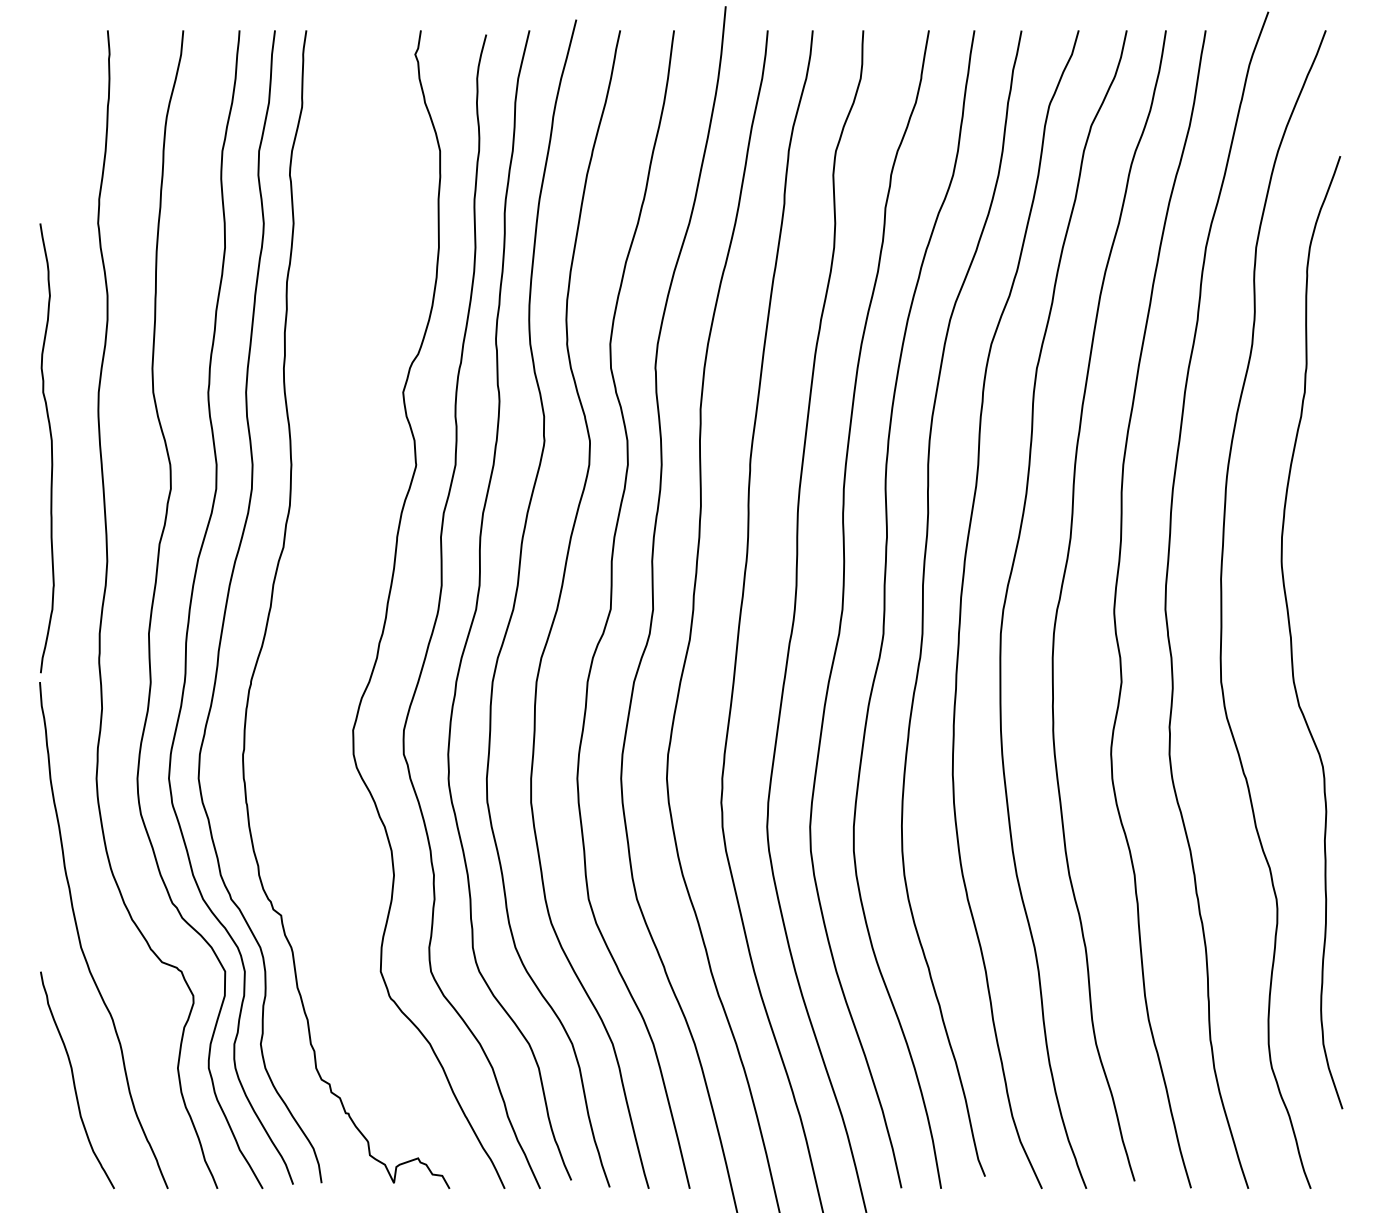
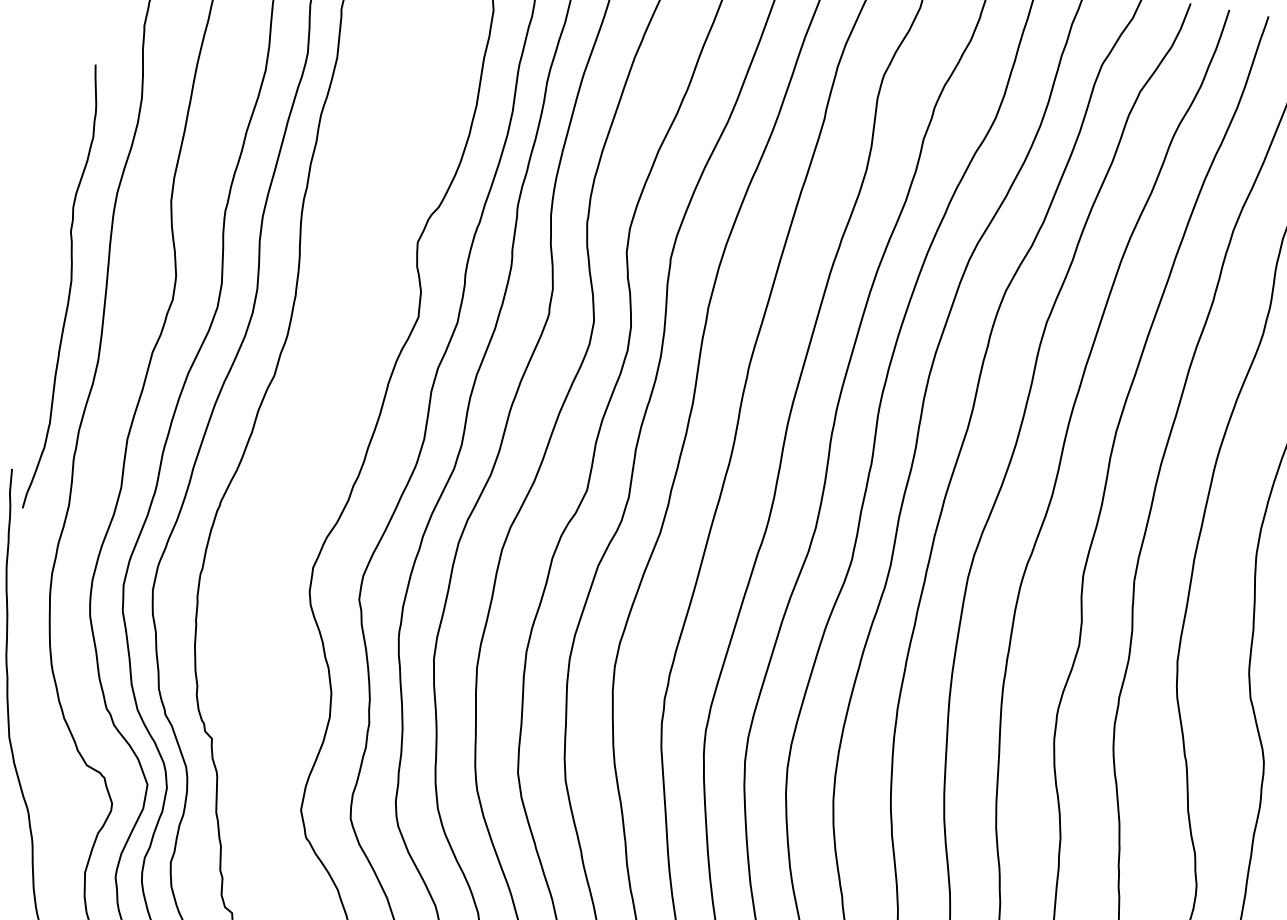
curve: (51, 448) -> (69, 288), moved

